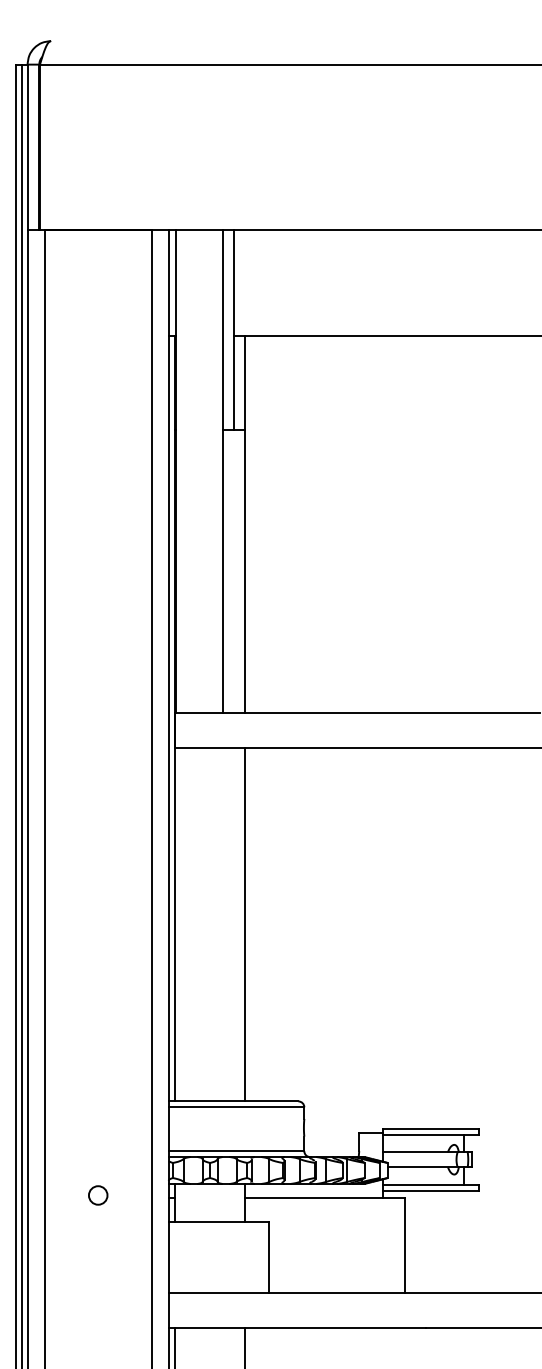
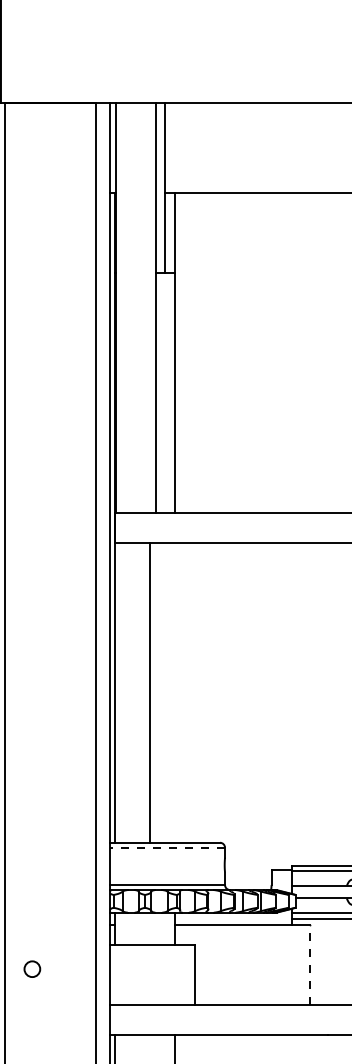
line: (245, 924) -> (150, 692), moved
line: (236, 1107) -> (167, 847), solid -> dashed
circle: (98, 1195) -> (32, 969), moved
line: (404, 1244) -> (310, 964), solid -> dashed

